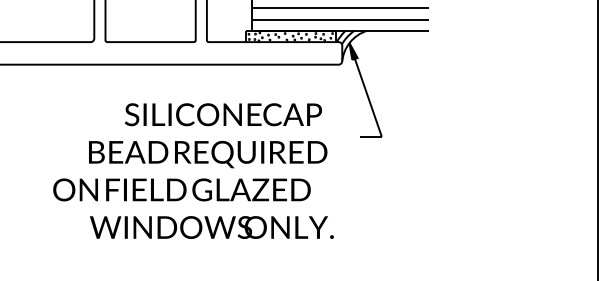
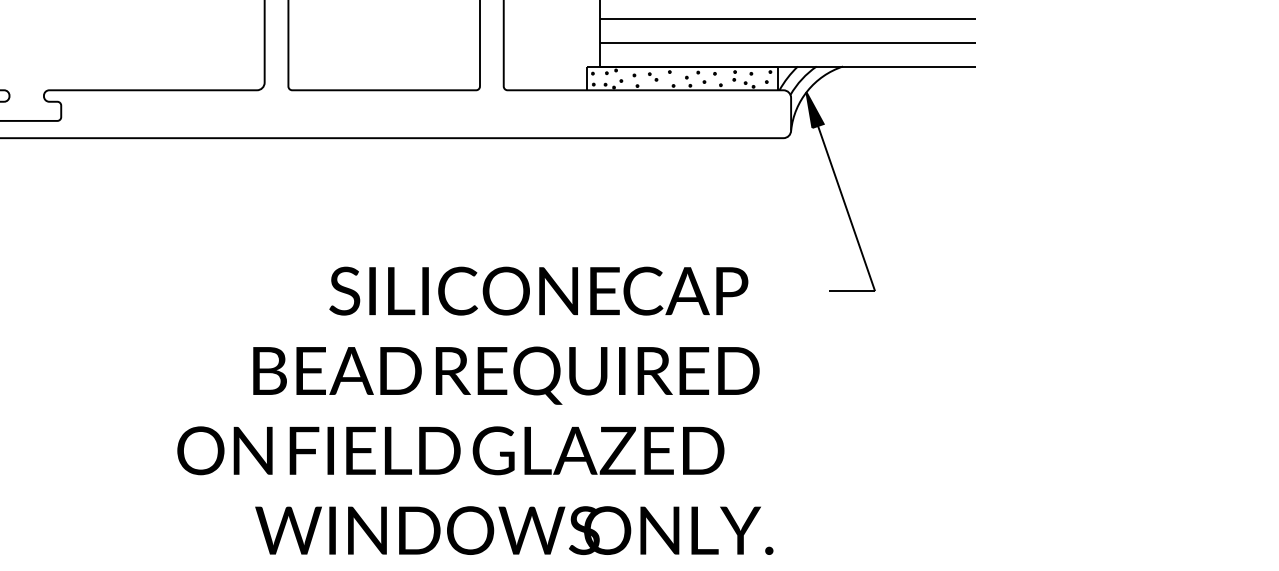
text: (193, 170) -> (475, 409), moved

